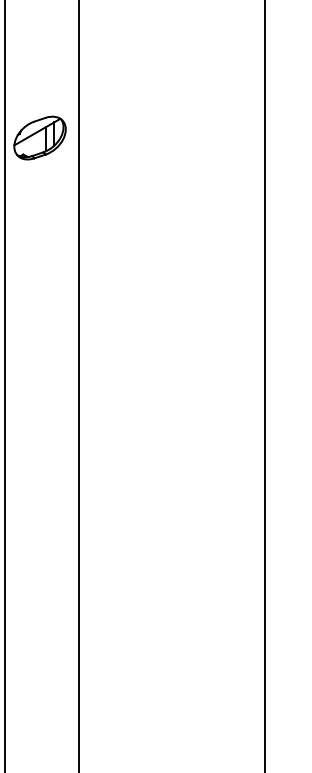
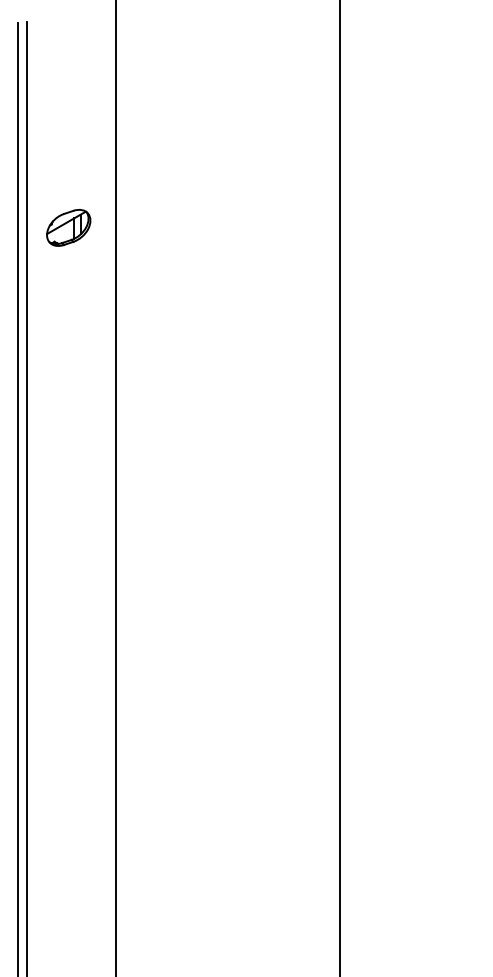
part: (39, 137) -> (68, 227), size x0.7

